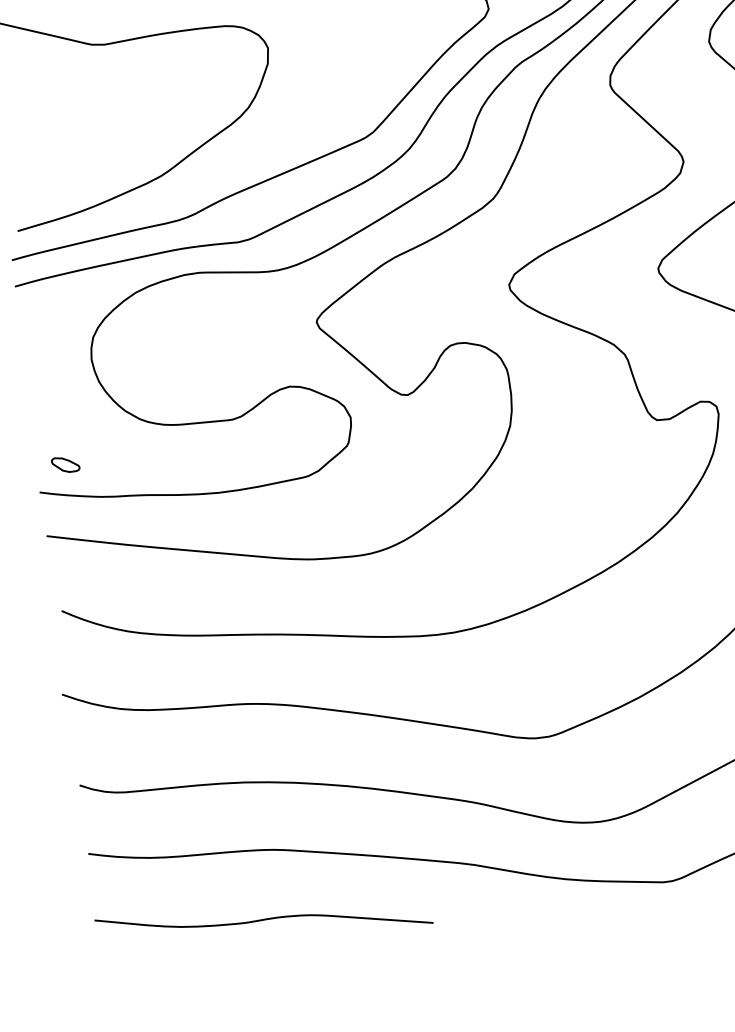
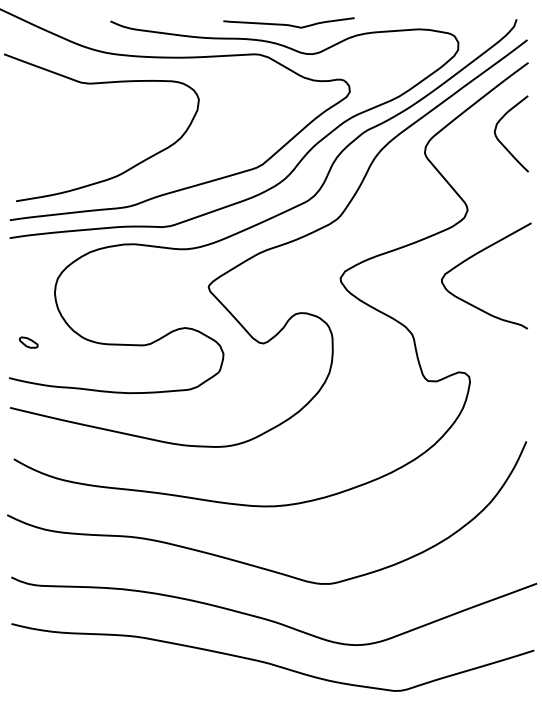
part: (65, 464) -> (28, 342), moved
curve: (264, 920) -> (123, 683), removed

